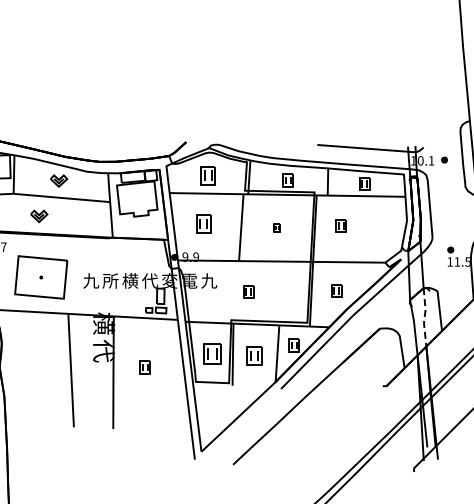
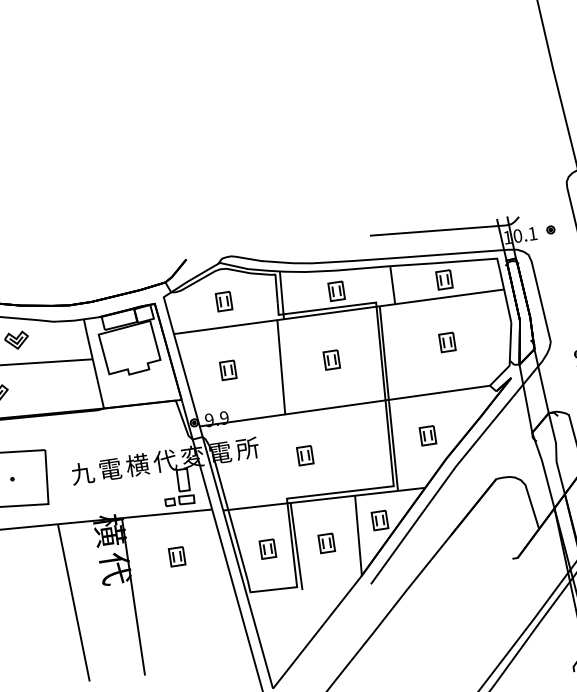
part: (207, 175) -> (223, 301), size x0.71
part: (203, 224) -> (227, 370), size x0.71
part: (340, 225) -> (446, 342), moved
part: (276, 227) -> (330, 359), size x1.67
text: (110, 280) -> (109, 468), 所 -> 電
text: (209, 280) -> (248, 447), 九 -> 所
line: (424, 317) -> (556, 454), dashed -> solid
part: (212, 353) -> (267, 549), size x0.62
part: (254, 355) -> (326, 543), size x0.71
part: (144, 367) -> (176, 557), moved

